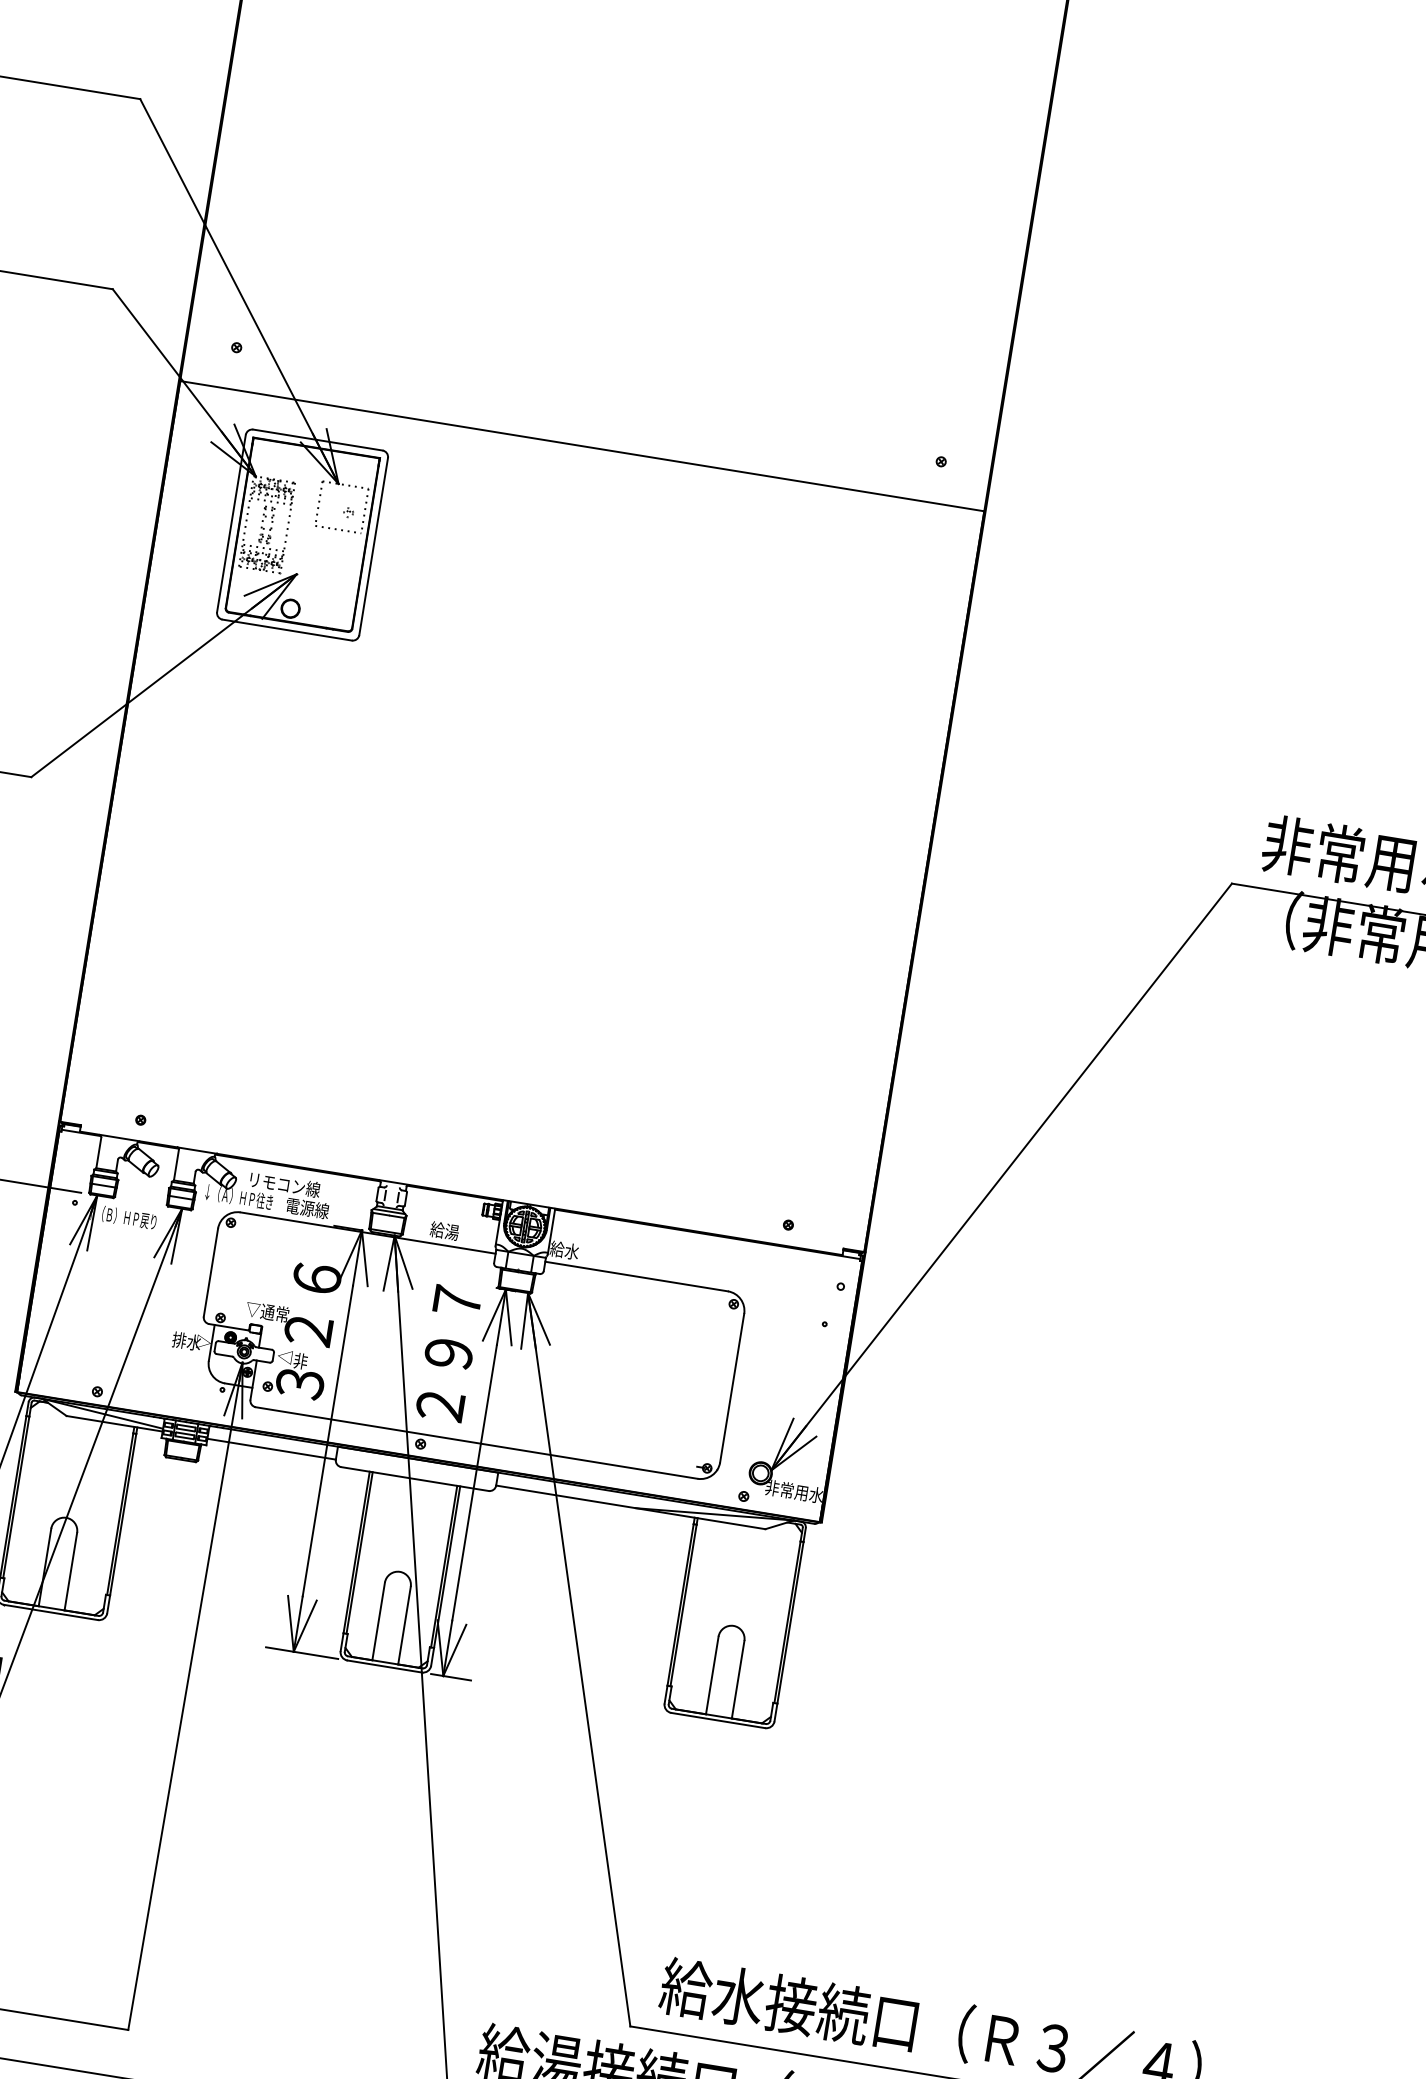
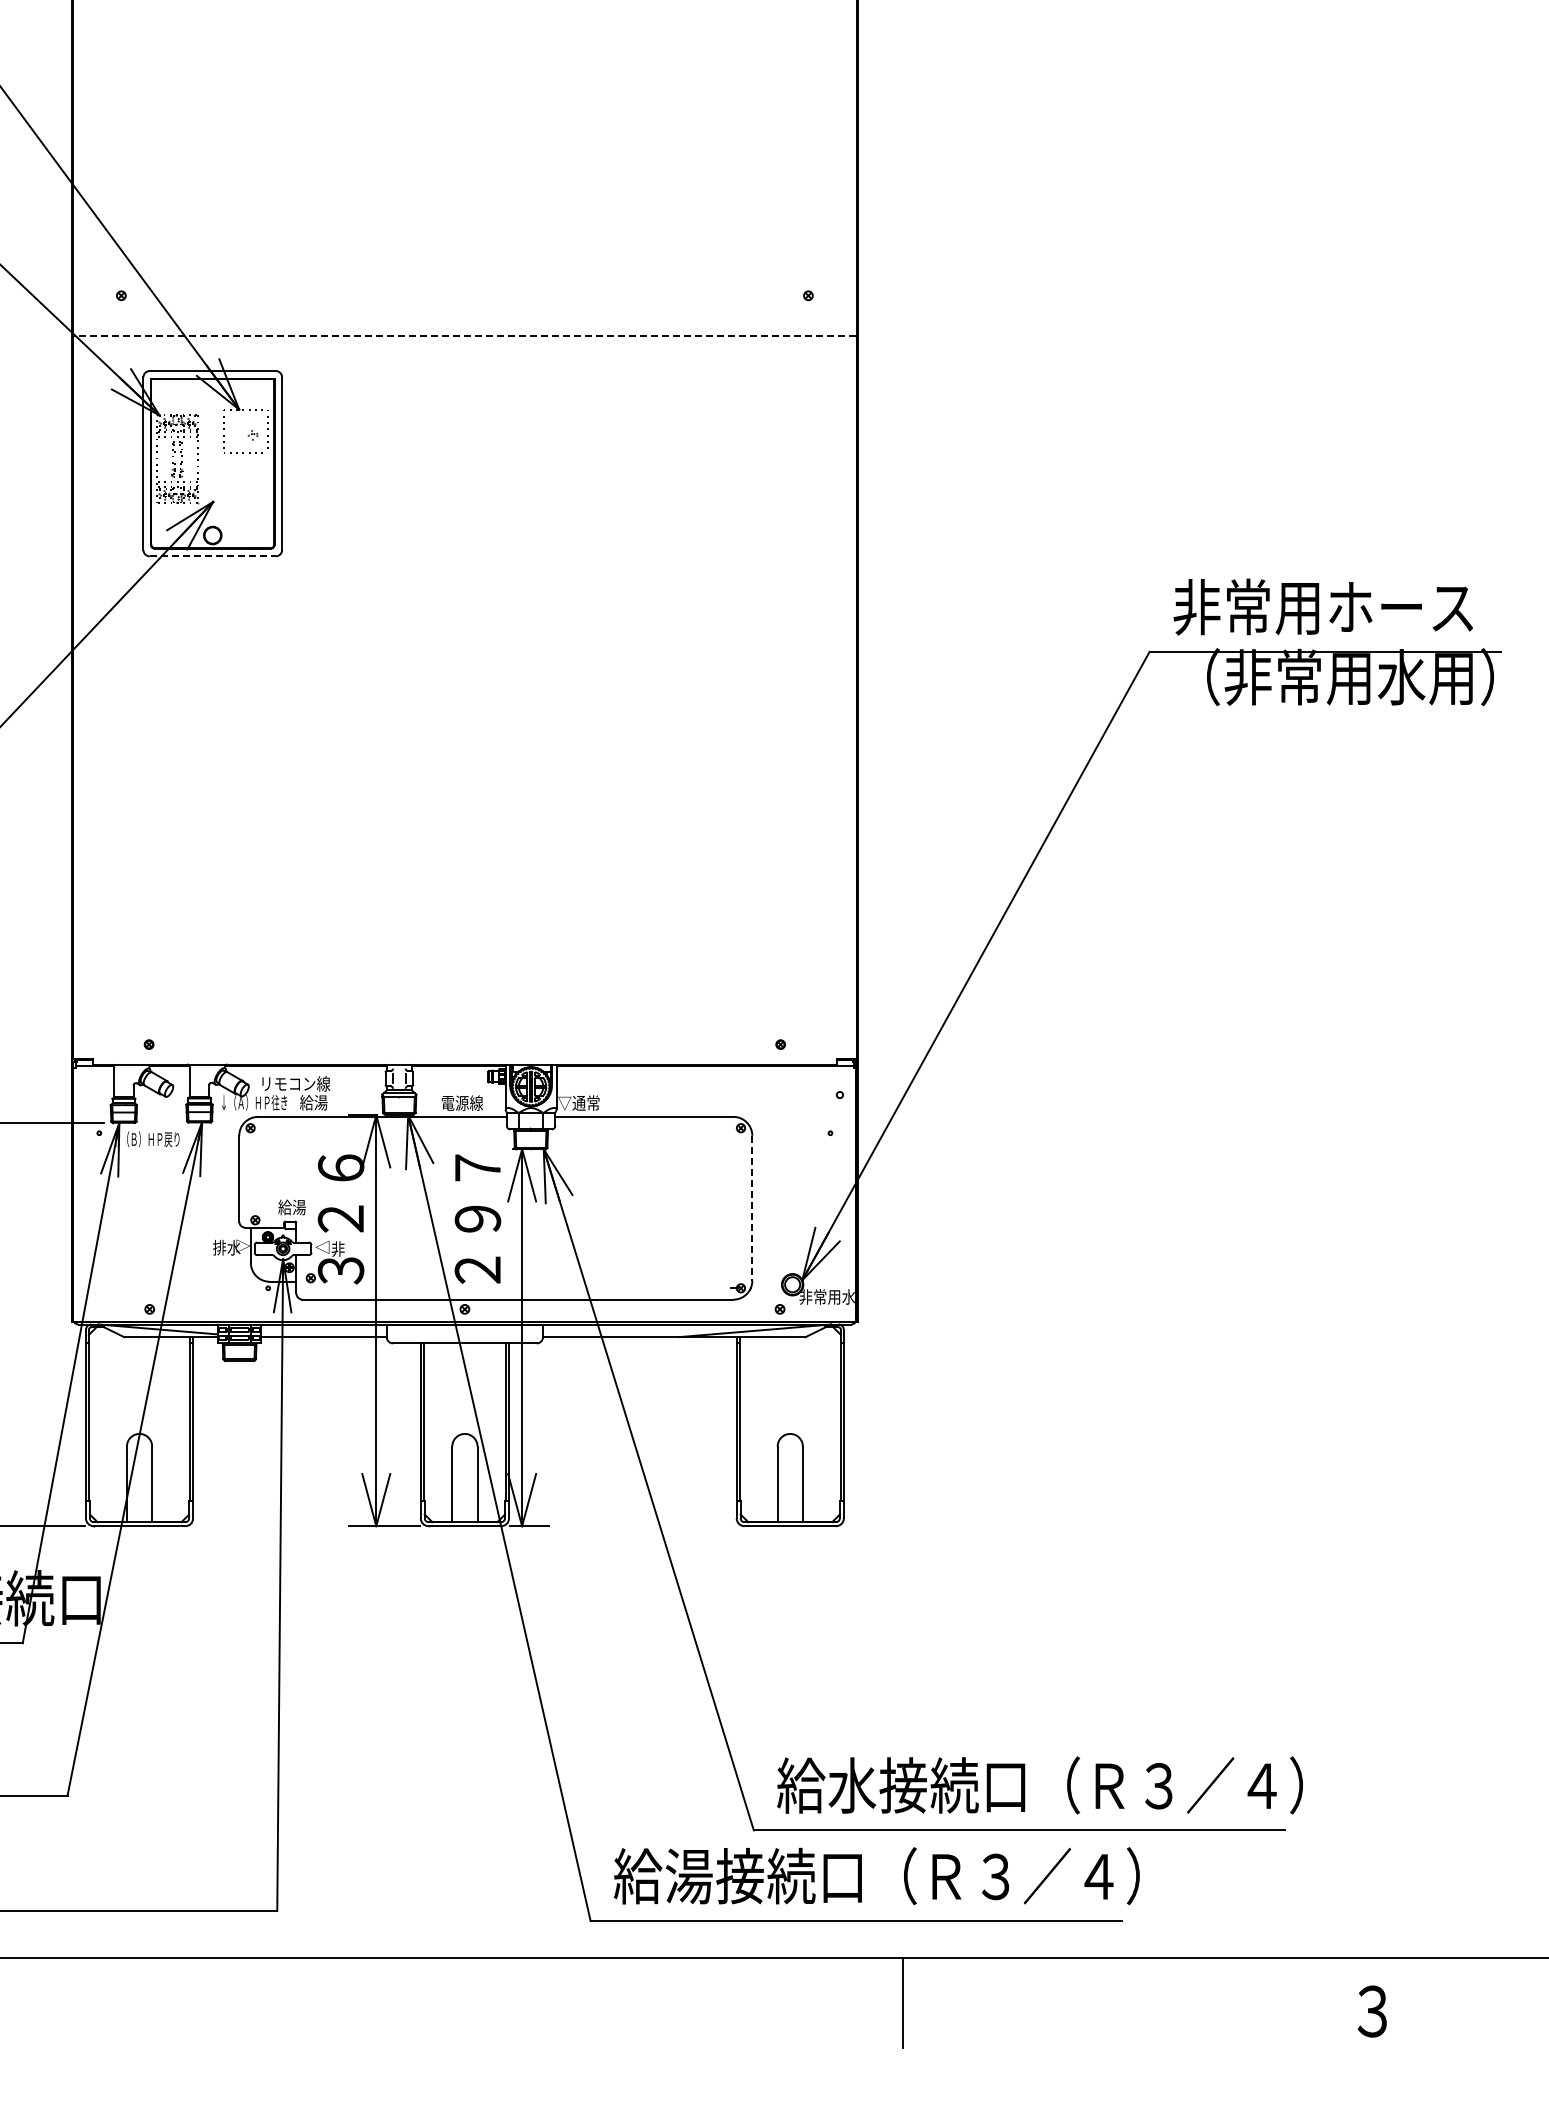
line: (581, 446) -> (464, 336), solid -> dashed
line: (287, 630) -> (213, 556), solid -> dashed
text: (306, 1208) -> (320, 1102), 電源線 -> 給湯
text: (452, 1231) -> (462, 1102), 給湯 -> 電源線
text: (571, 1250) -> (578, 1102), 給水 -> ▽通常
text: (266, 1312) -> (298, 1207), ▽通常 -> 給湯
line: (732, 1388) -> (752, 1208), solid -> dashed

